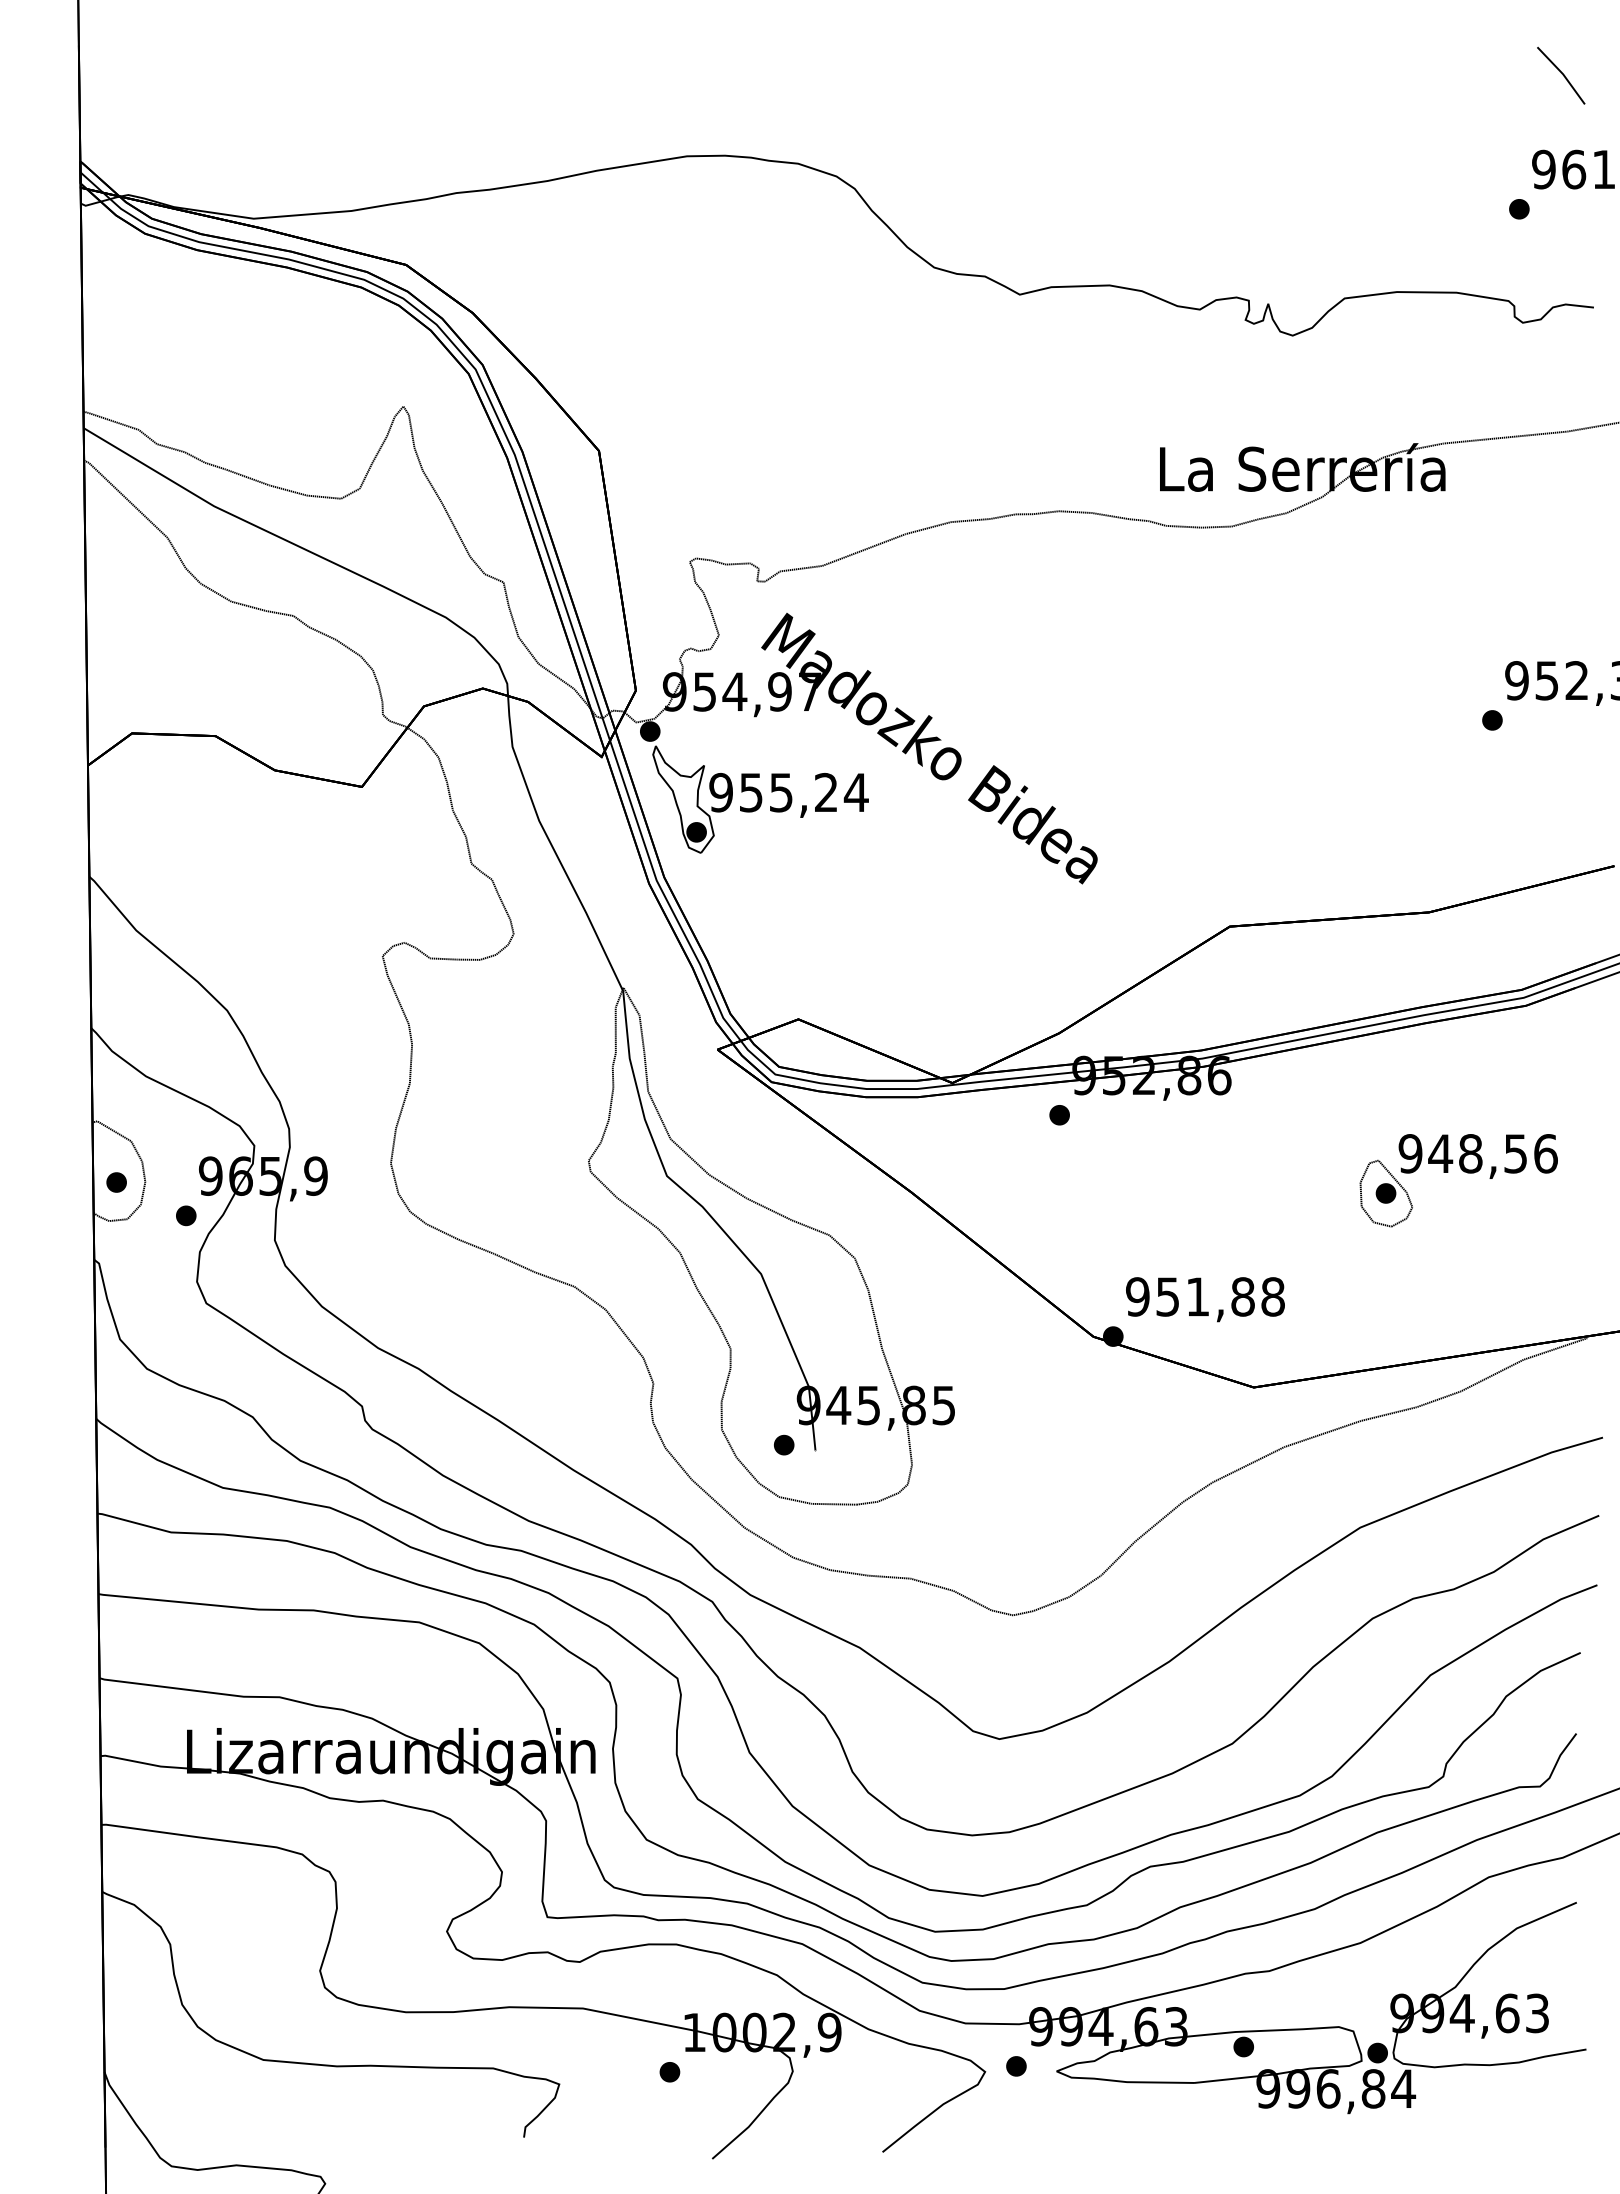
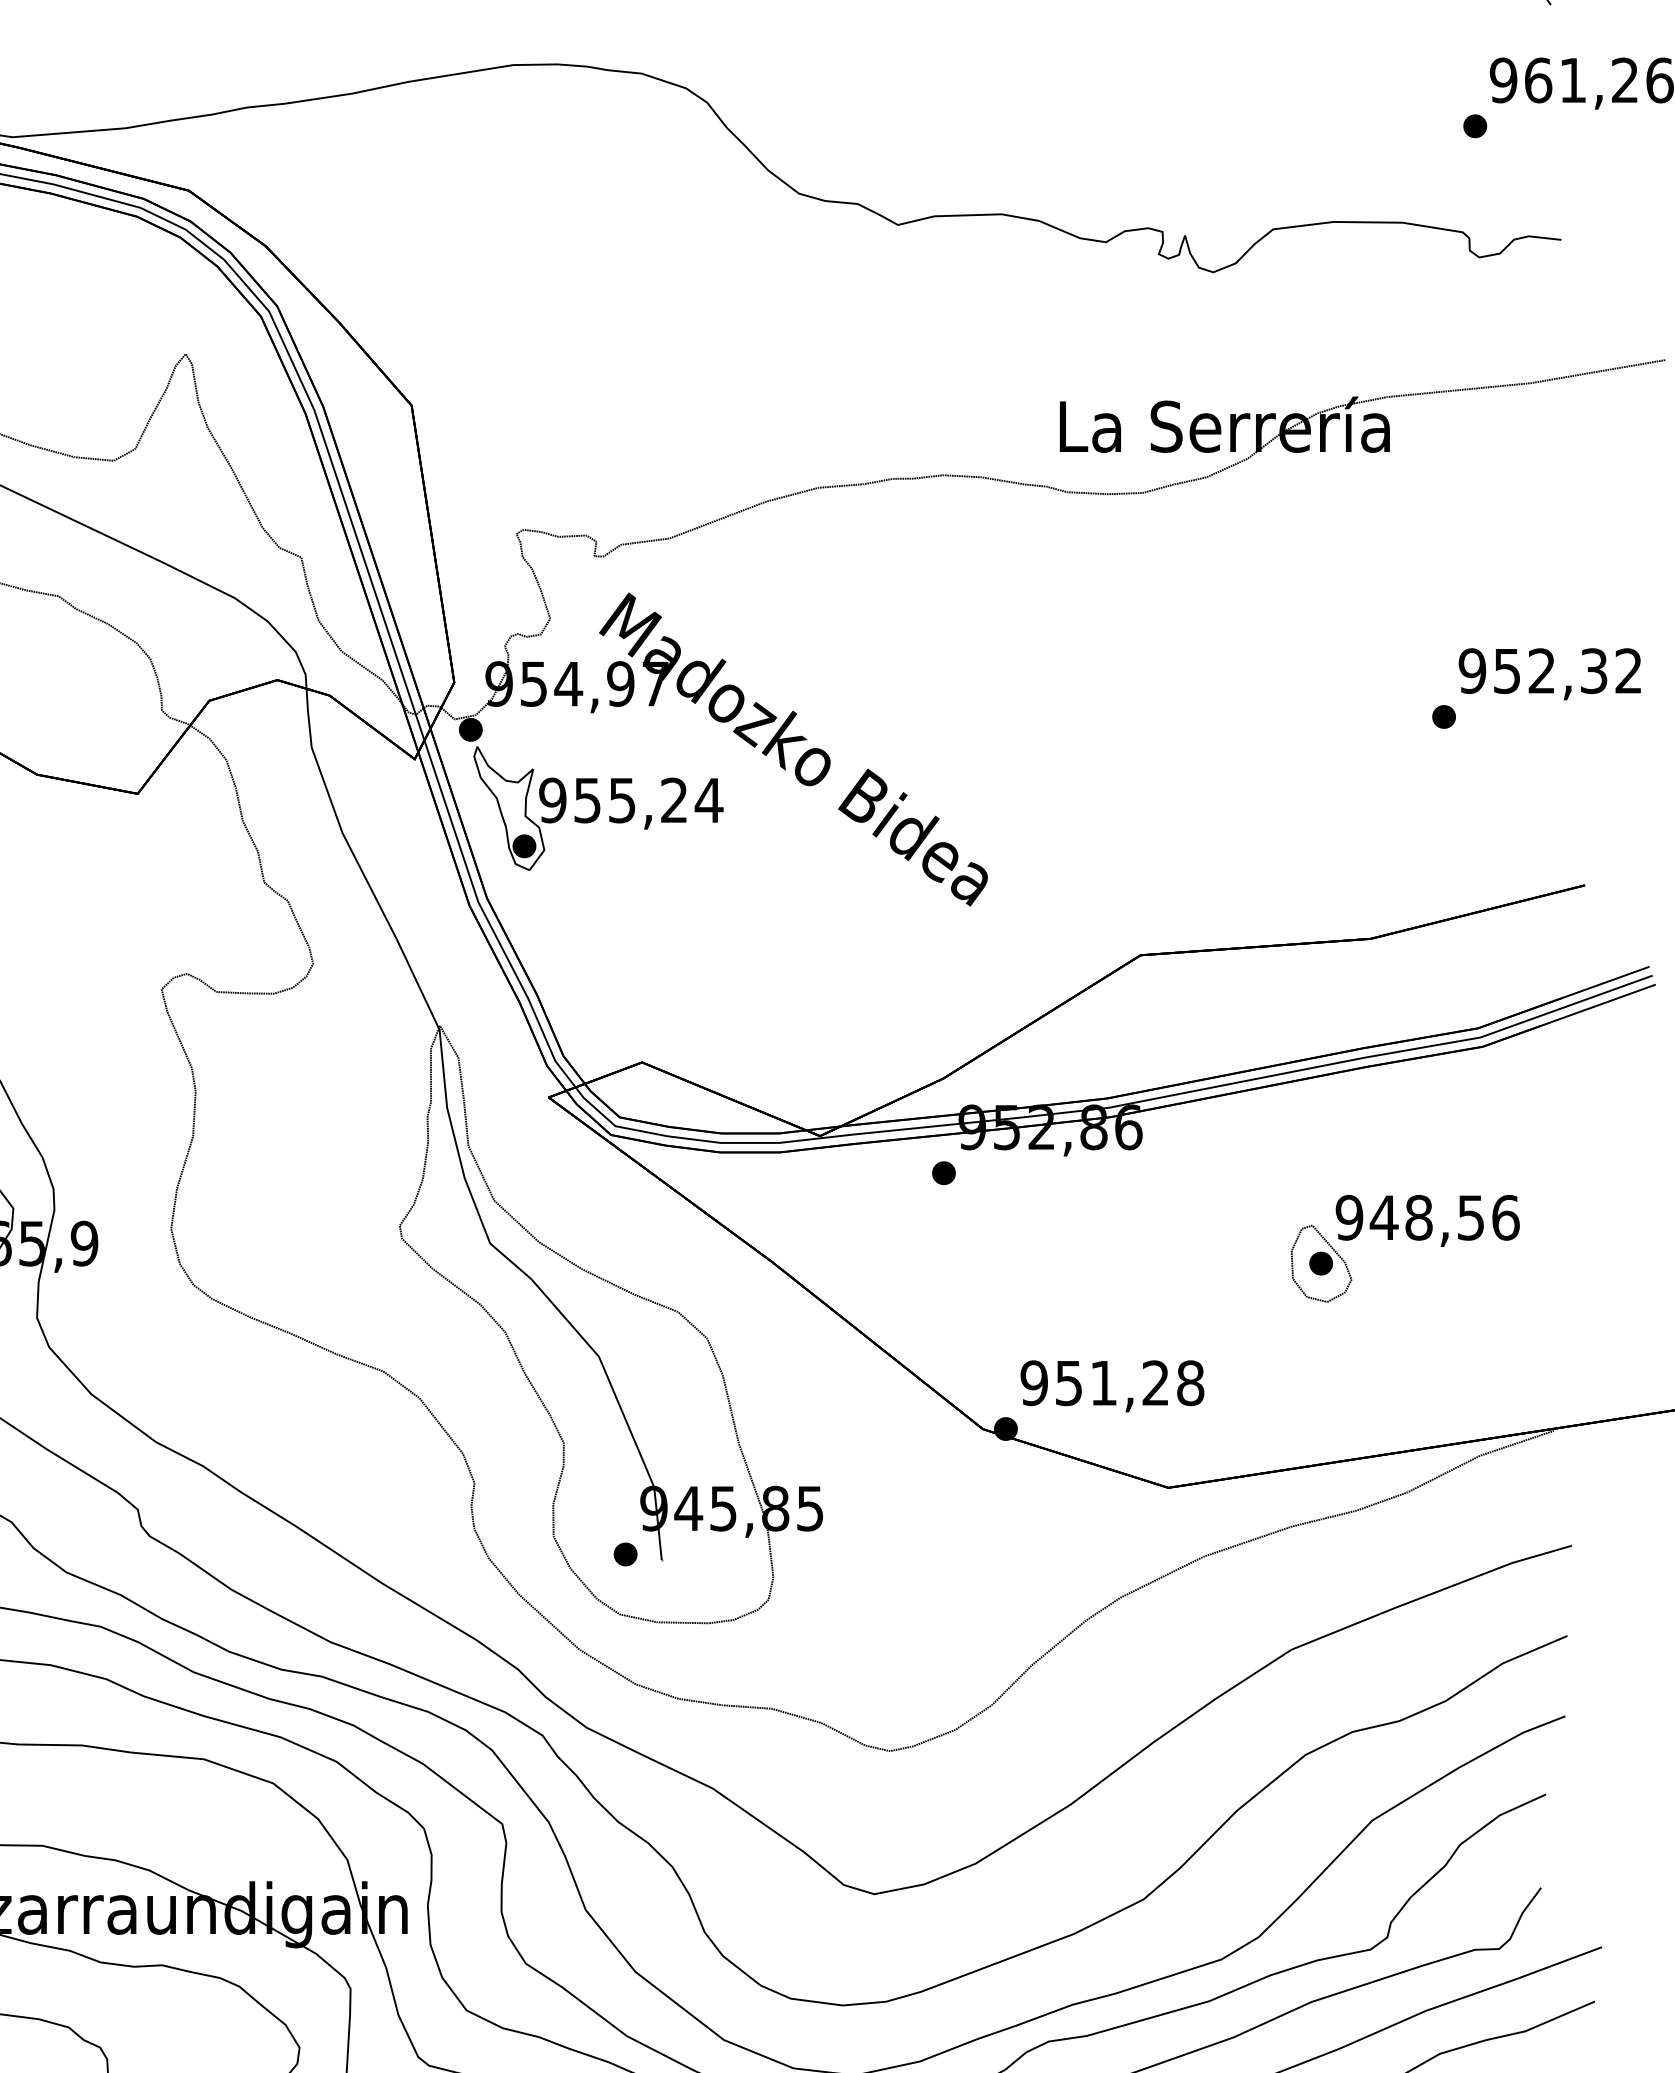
text: (1242, 1296) -> (1155, 1382), 951,88 -> 951,28

